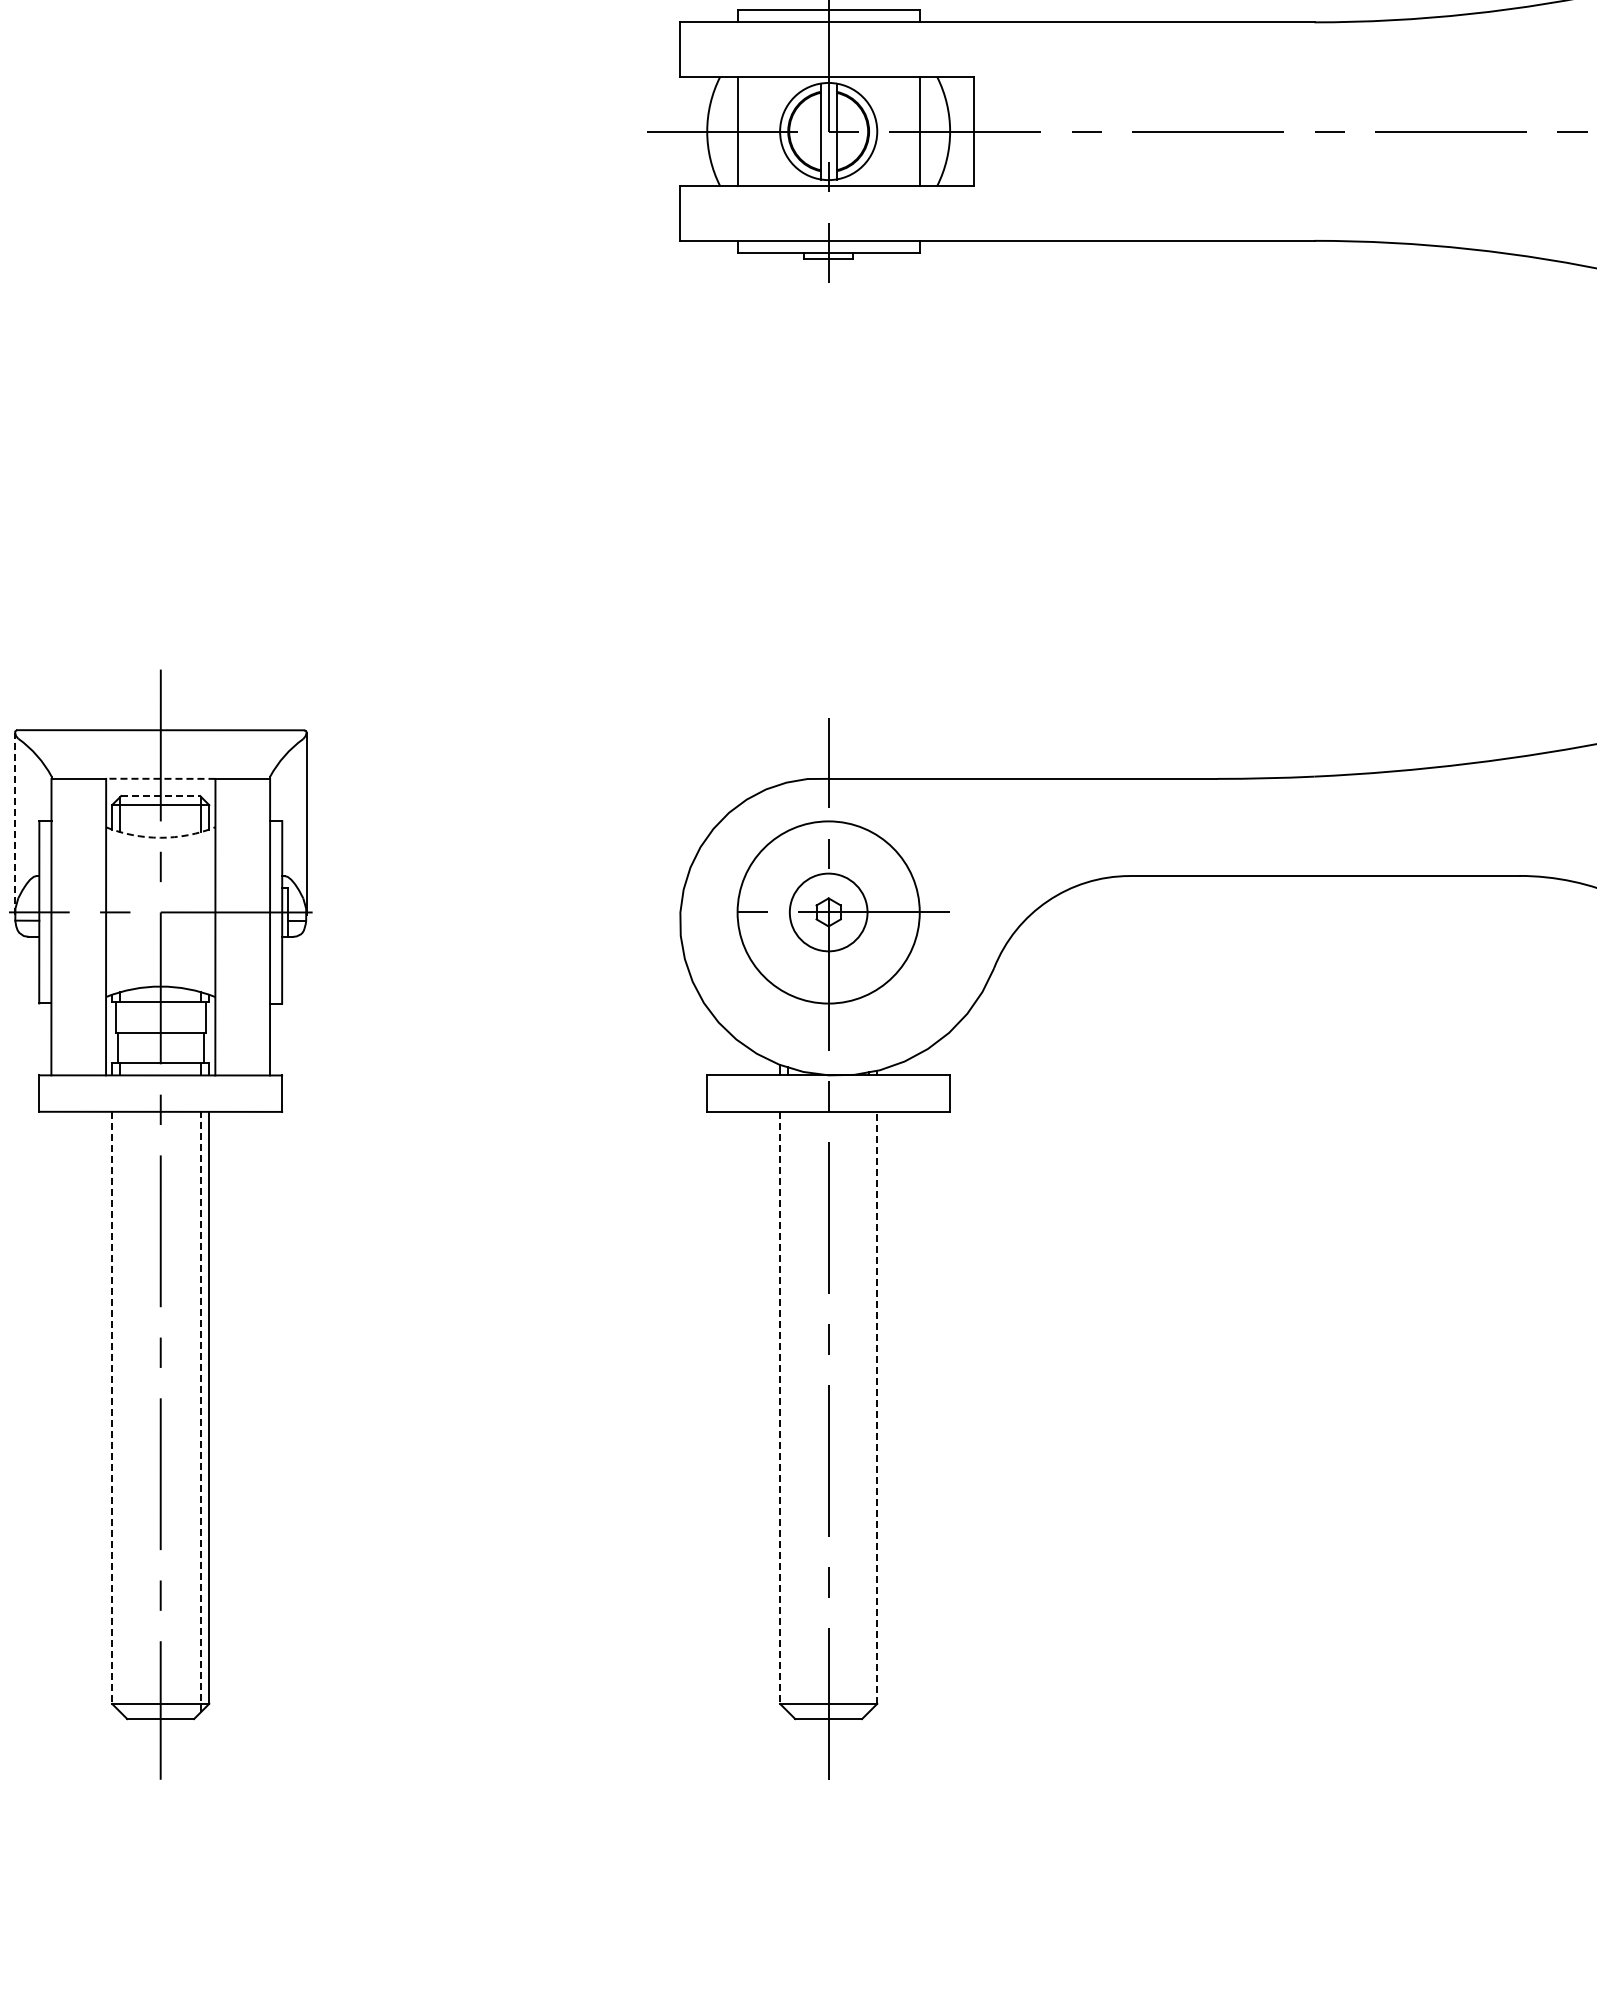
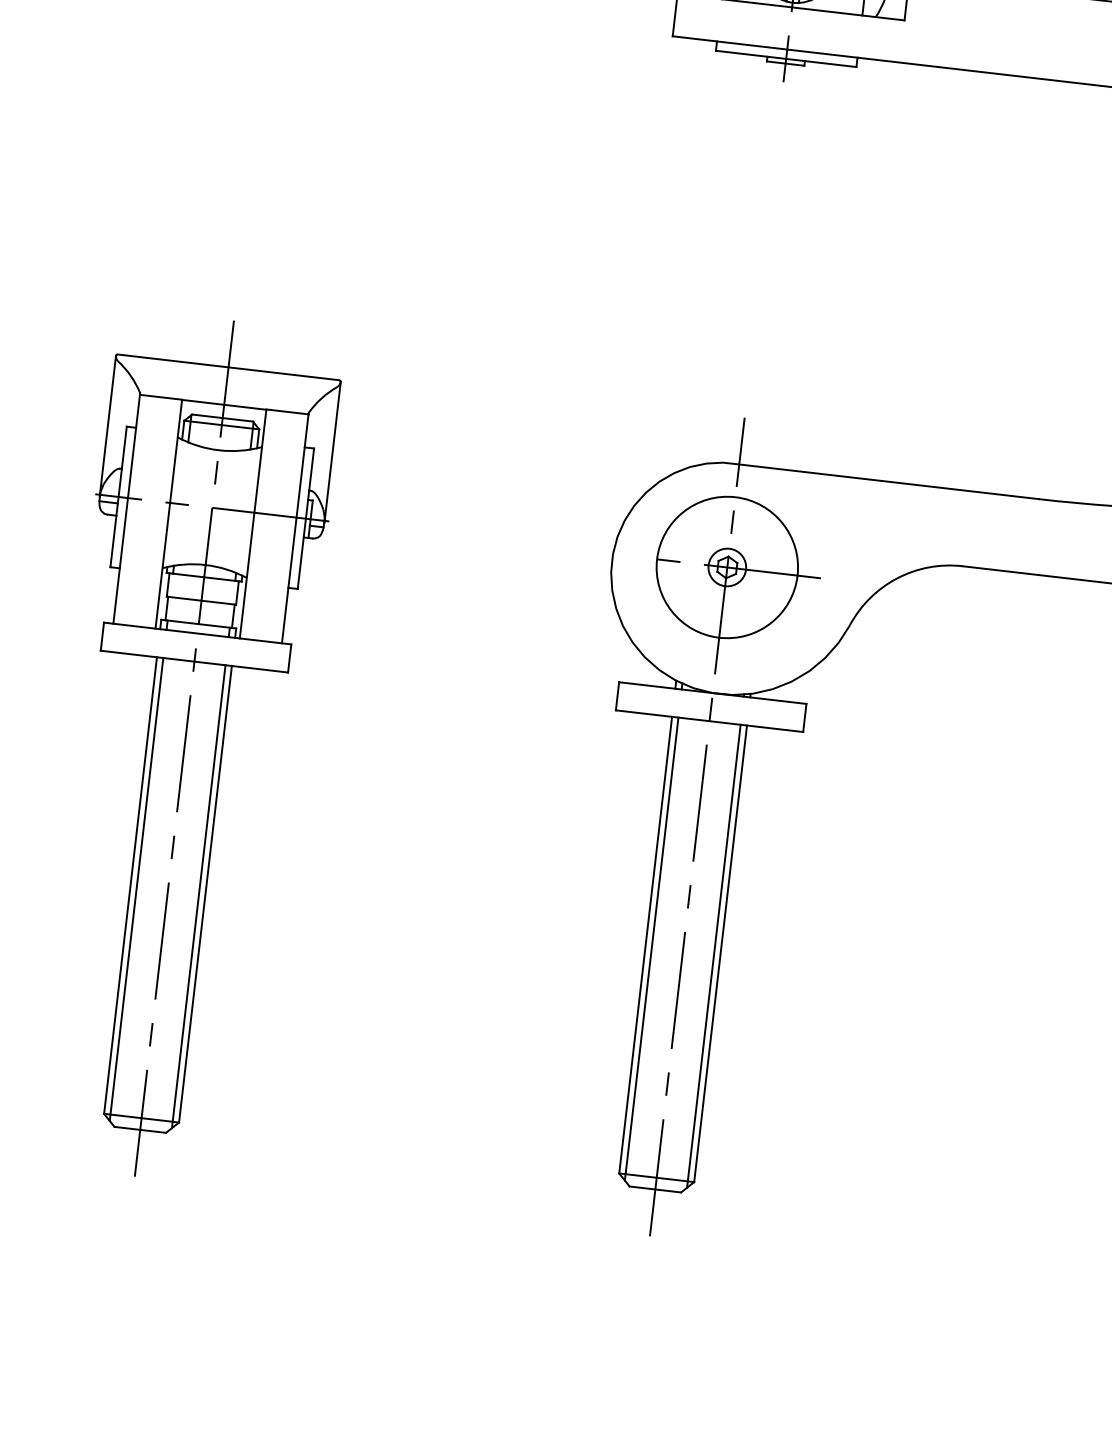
line: (160, 778) -> (224, 404), dashed -> solid
line: (161, 796) -> (223, 418), dashed -> solid
line: (15, 823) -> (108, 426), dashed -> solid
arc: (160, 837) -> (218, 450), dashed -> solid
circle: (828, 912) -> (727, 567), size x0.62
line: (877, 1407) -> (720, 953), dashed -> solid
line: (112, 1408) -> (130, 886), dashed -> solid
line: (780, 1408) -> (645, 945), dashed -> solid
line: (120, 1411) -> (136, 889), added
line: (201, 1411) -> (199, 896), dashed -> solid
line: (788, 1411) -> (651, 948), added
line: (869, 1411) -> (714, 955), added

